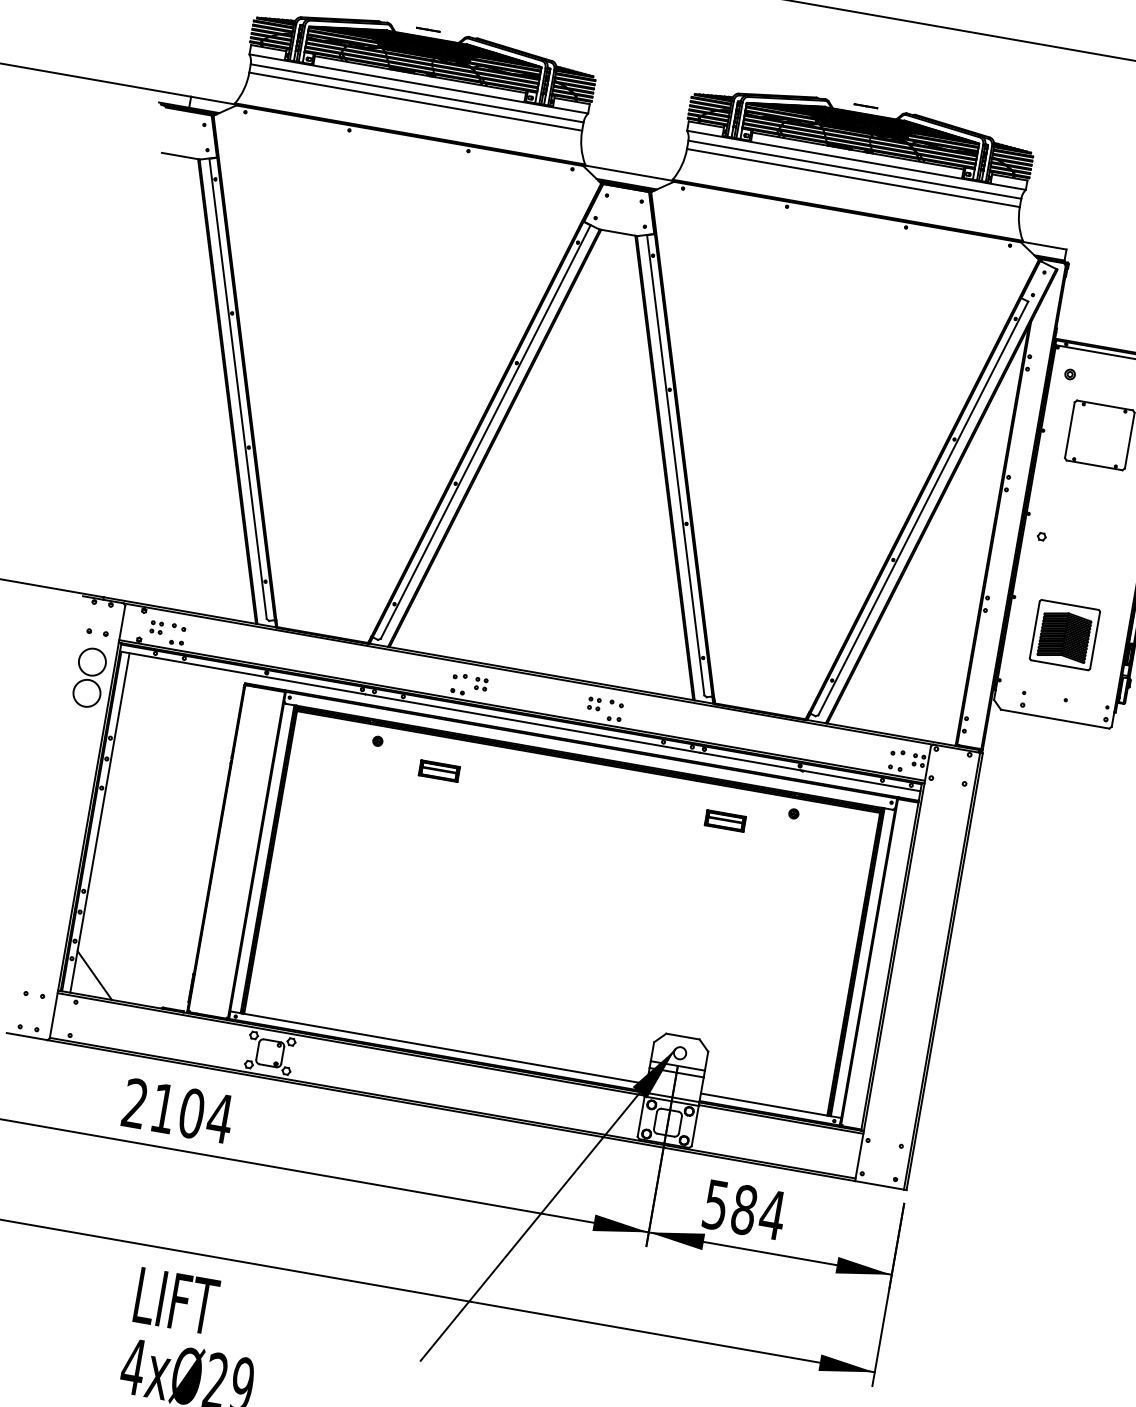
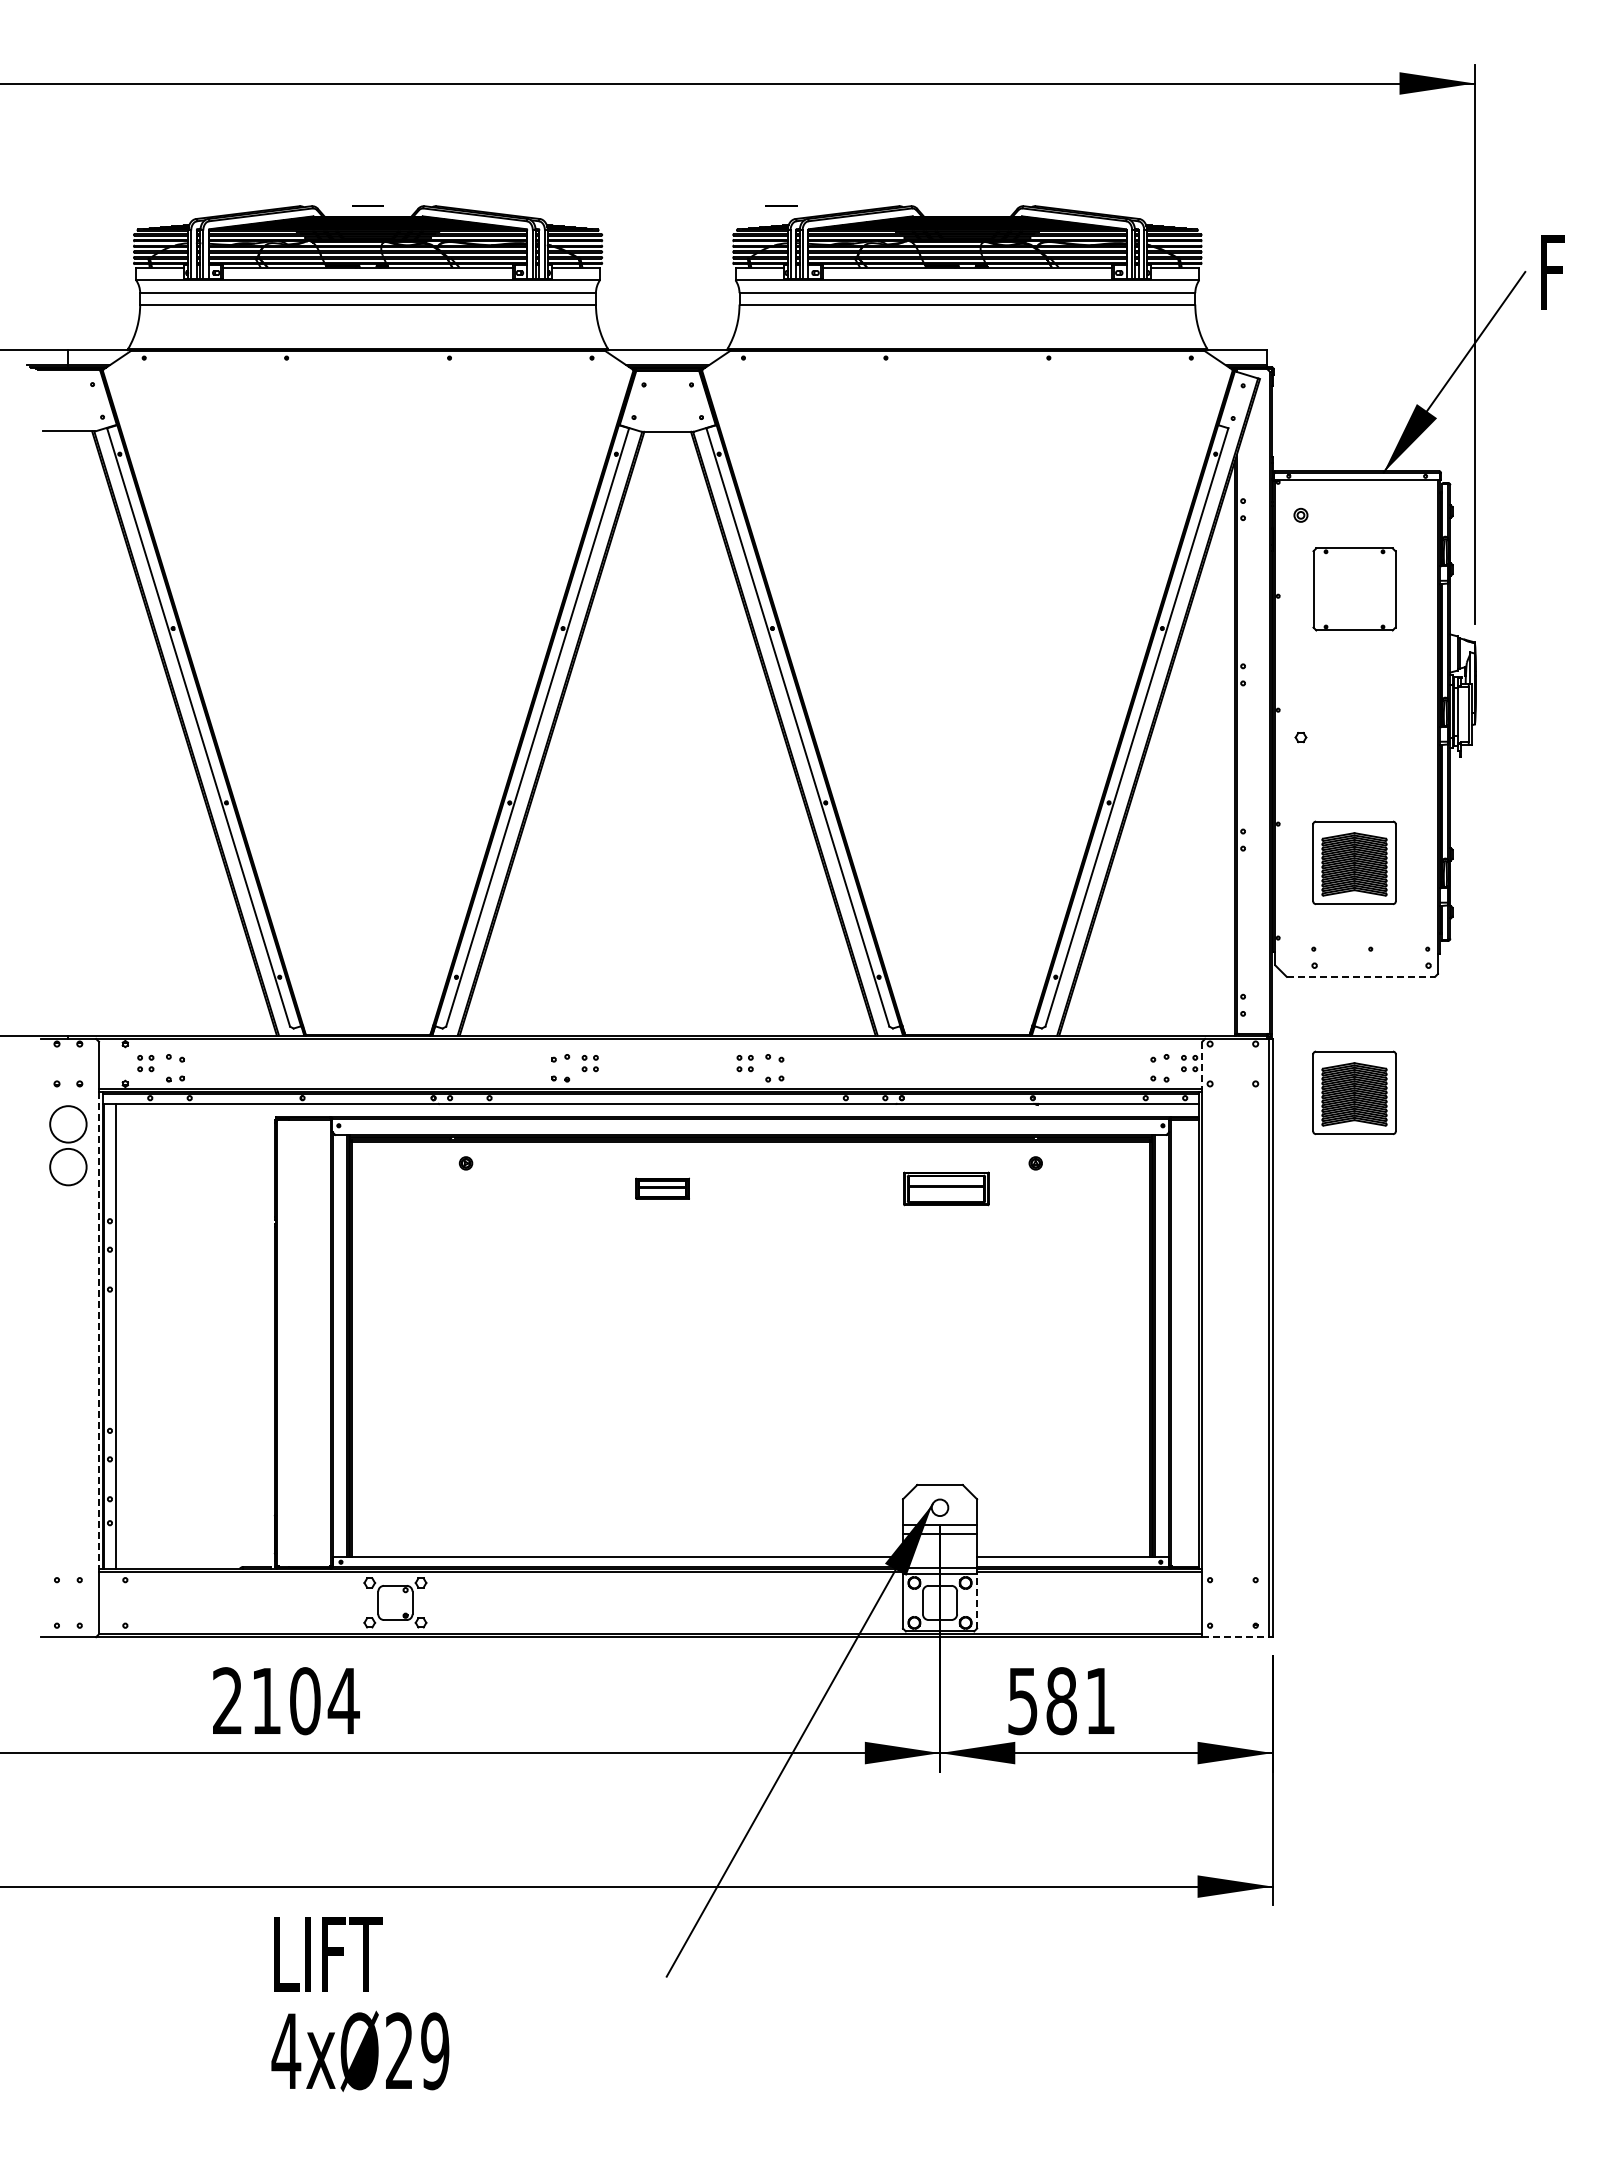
line: (866, 105) -> (781, 205), moved
line: (1055, 718) -> (1361, 976), solid -> dashed
line: (927, 765) -> (1202, 1067), solid -> dashed
part: (439, 770) -> (662, 1188), moved
part: (1035, 802) -> (1354, 1092), added
line: (88, 817) -> (98, 1331), solid -> dashed
part: (725, 820) -> (946, 1188), size x1.6
line: (94, 974) -> (143, 1539), removed
line: (695, 1126) -> (977, 1601), solid -> dashed
line: (880, 1185) -> (1236, 1637), solid -> dashed
text: (772, 1214) -> (1100, 1700), 584 -> 581

